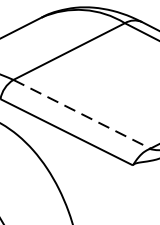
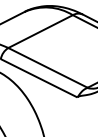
line: (82, 115) -> (48, 68), dashed -> solid

